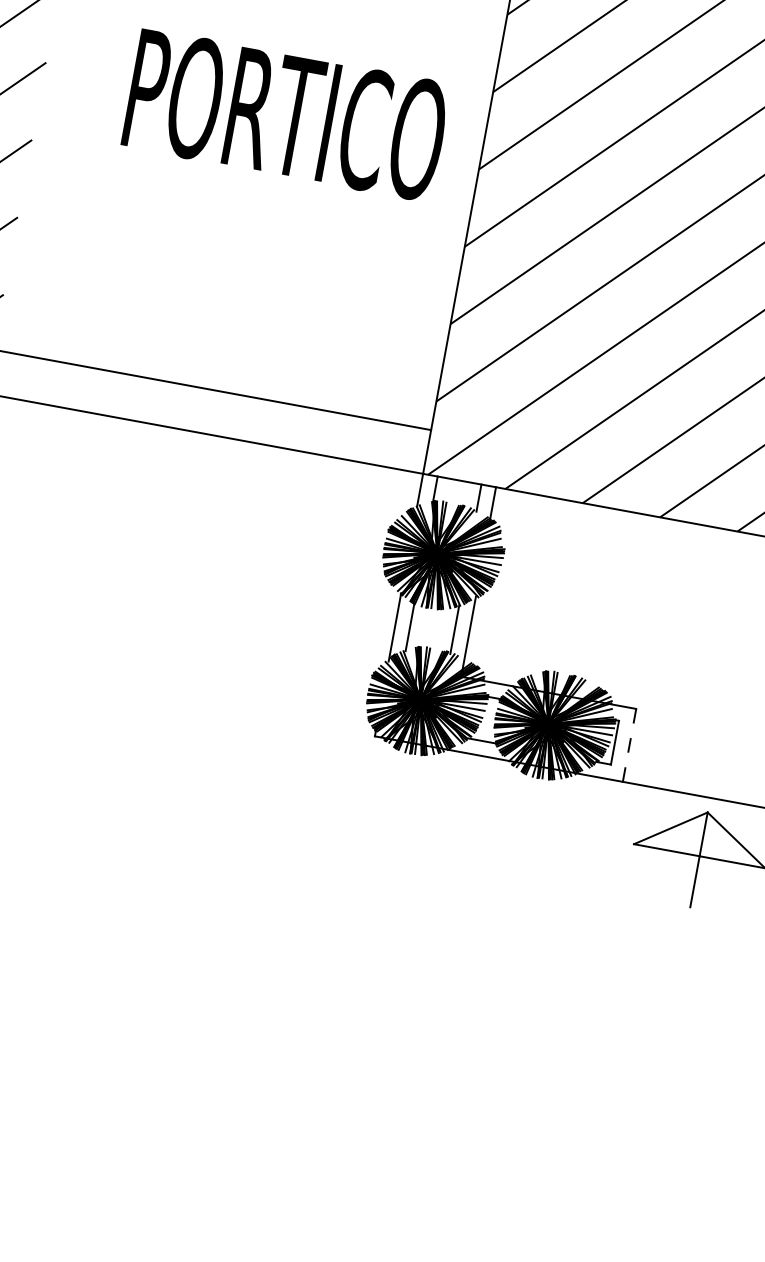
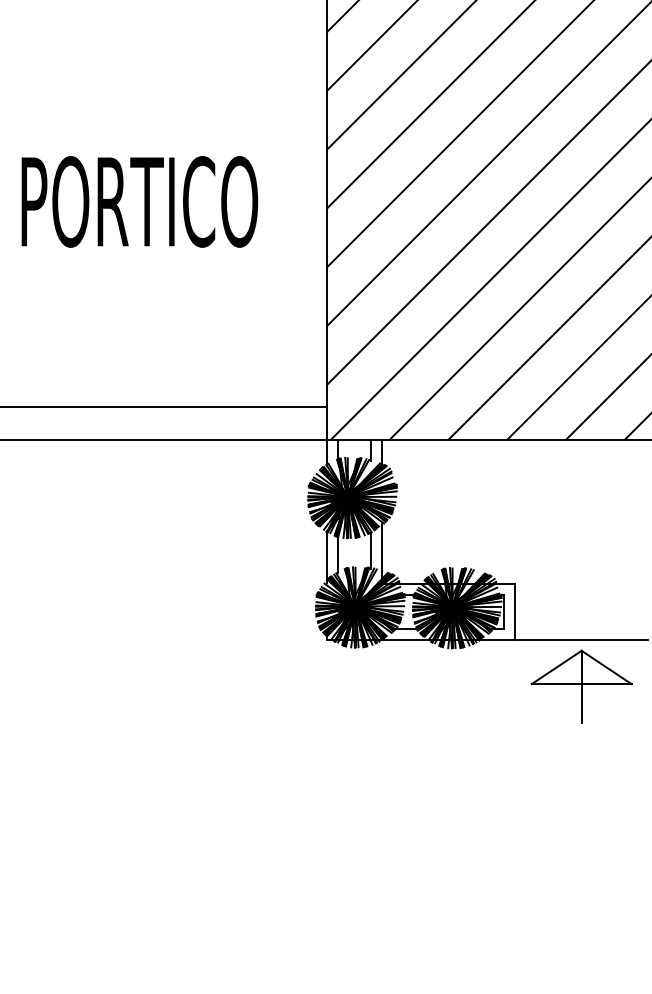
text: (286, 114) -> (139, 201), moved
line: (629, 746) -> (515, 612), dashed -> solid

